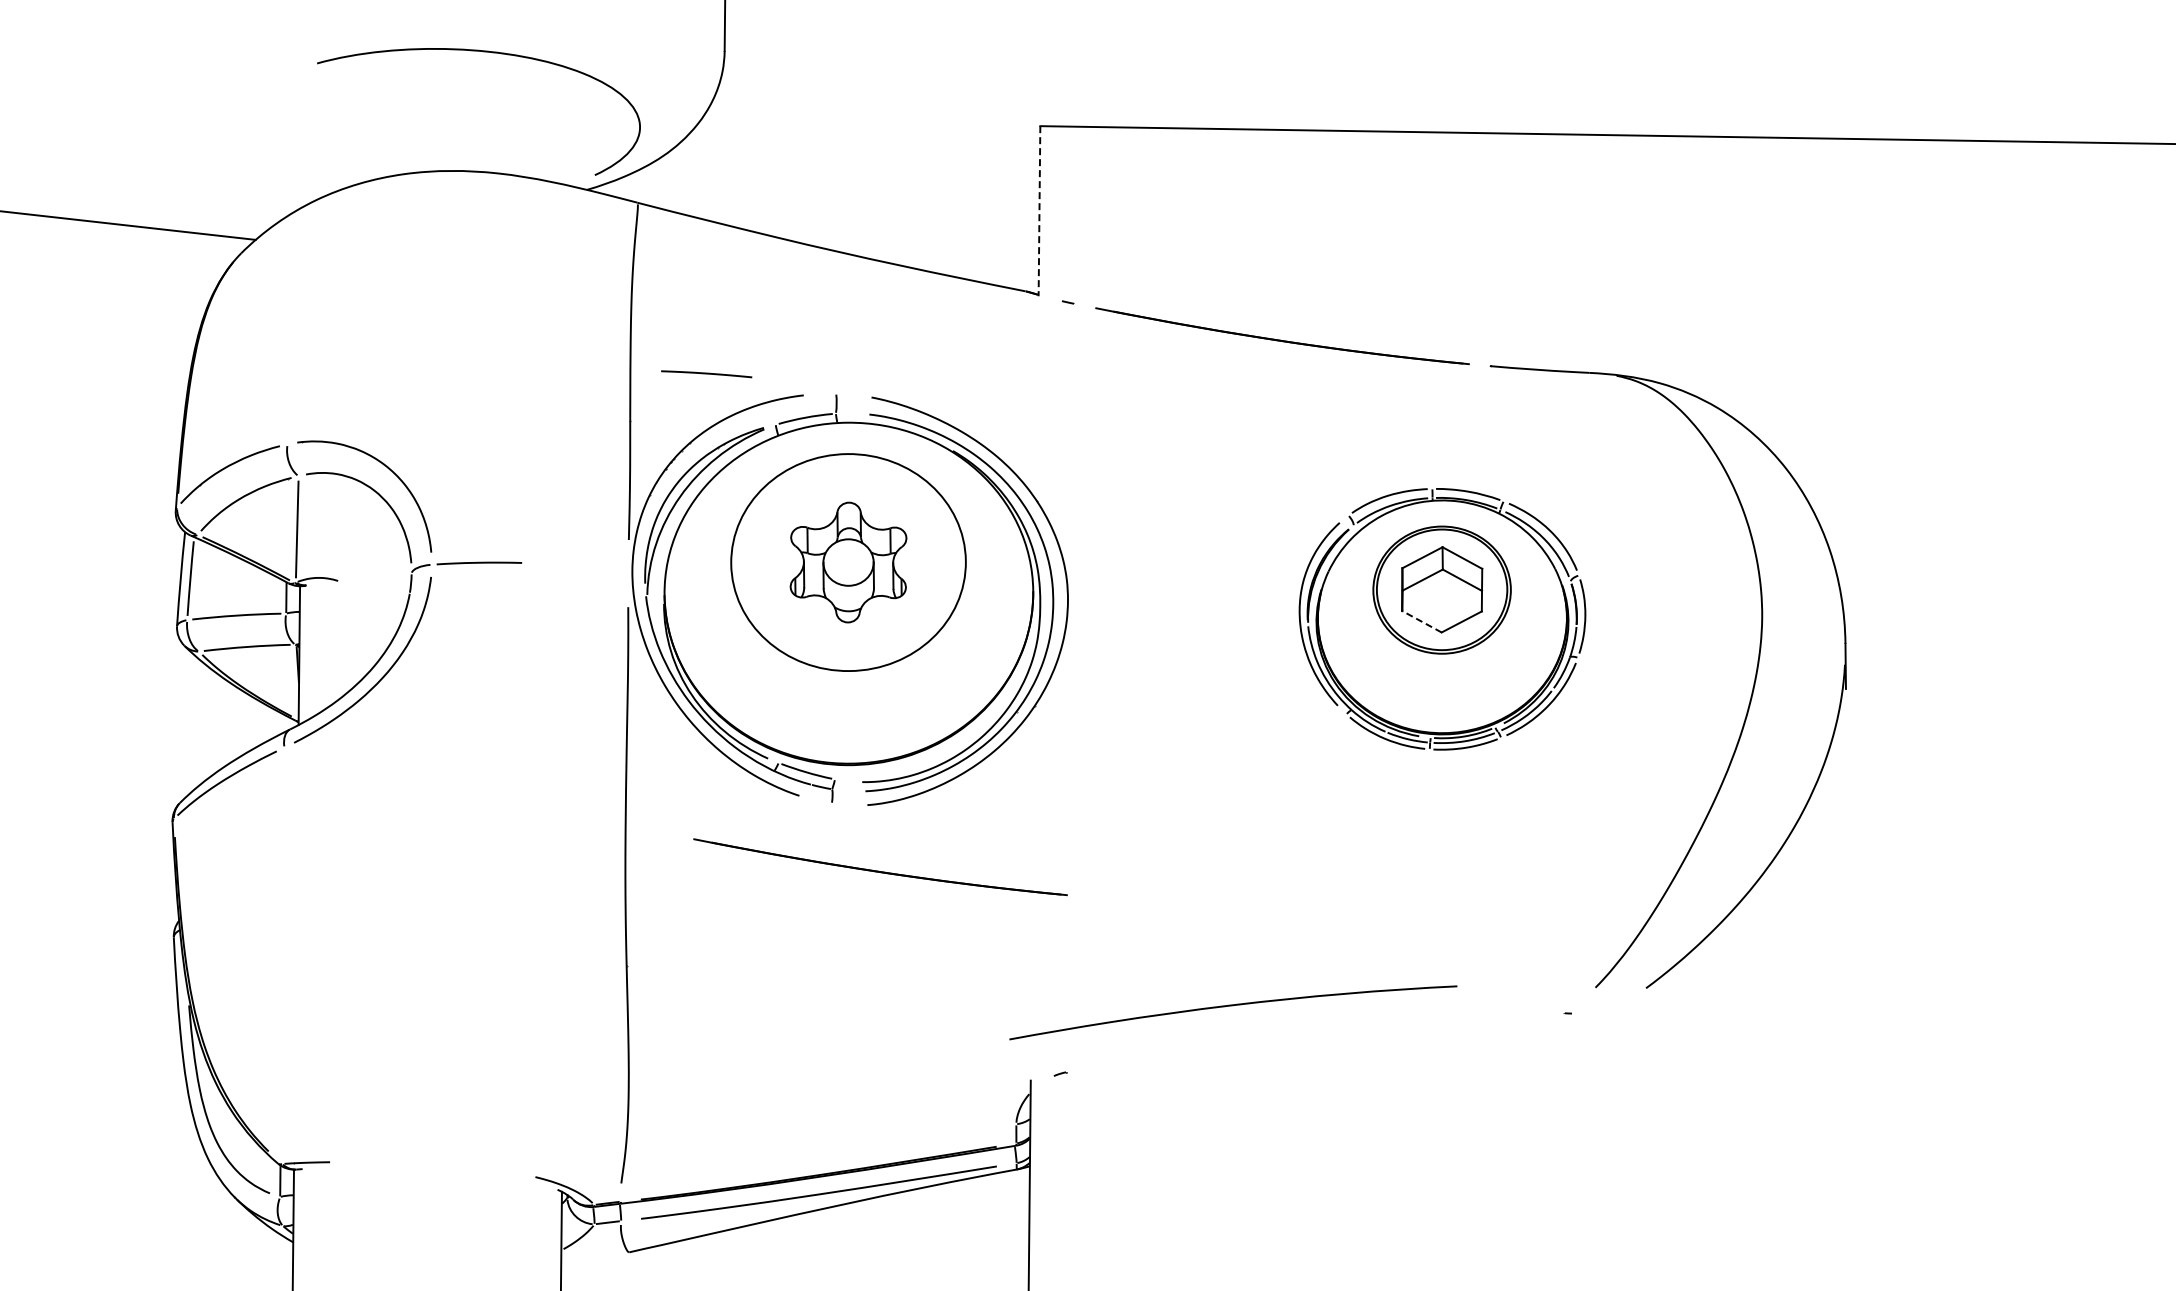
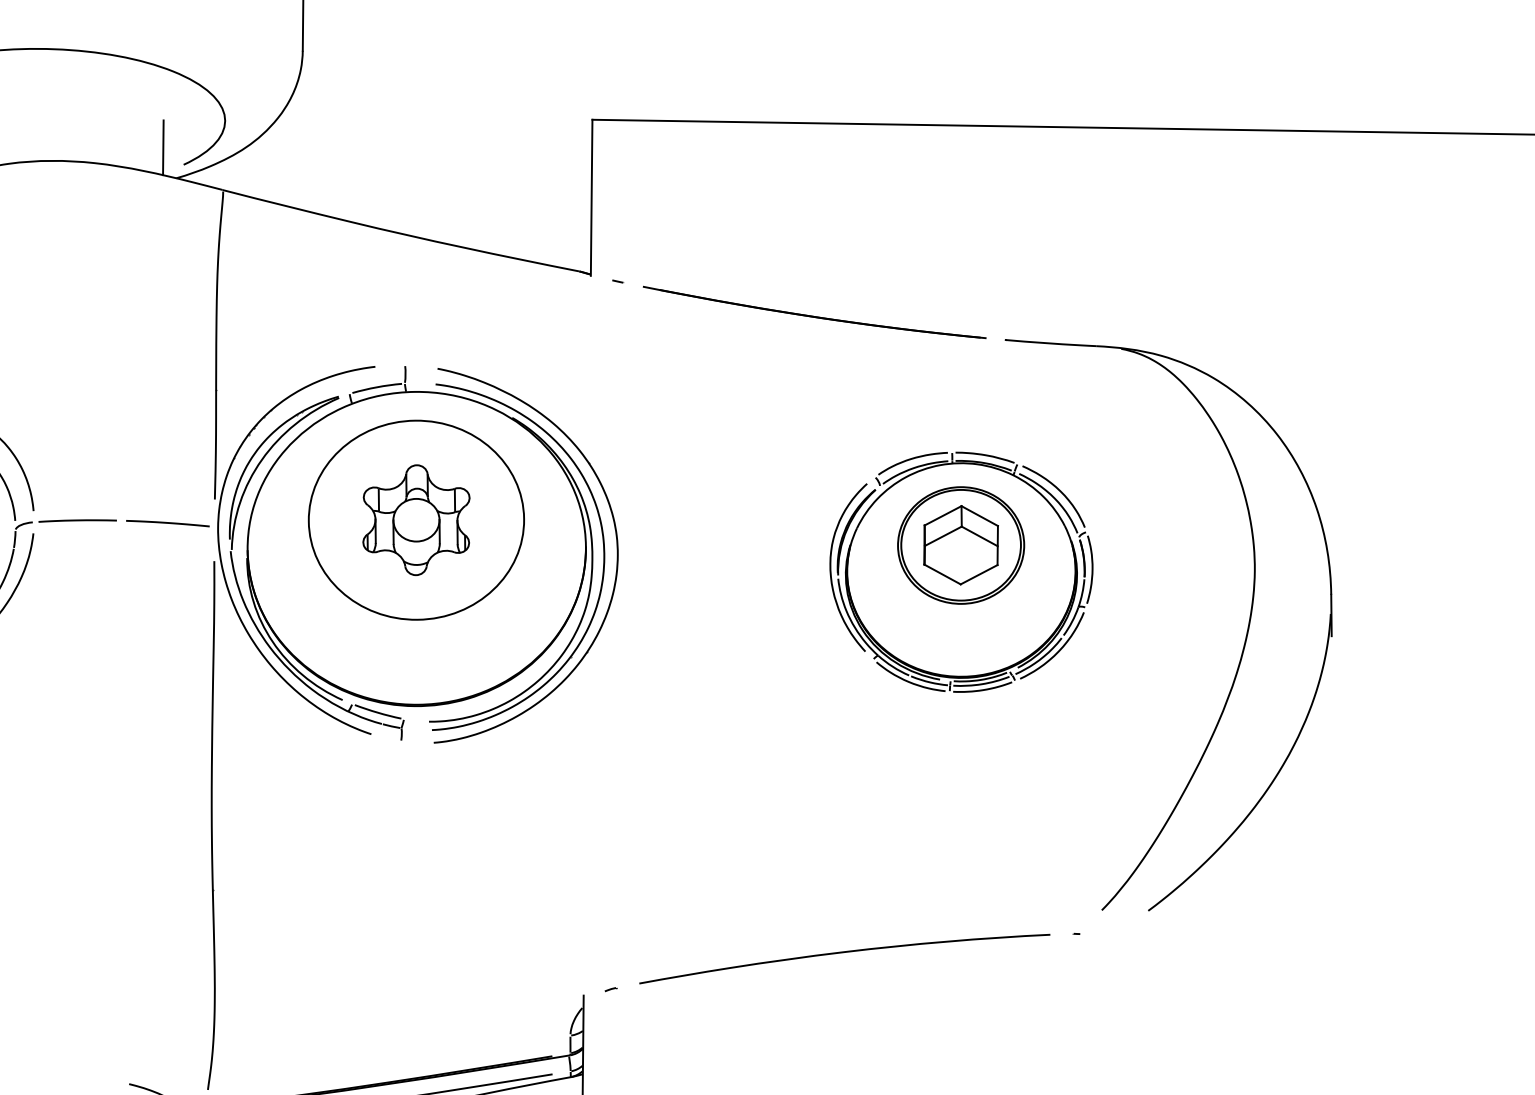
line: (572, 156) -> (163, 147), added
line: (1039, 211) -> (591, 198), dashed -> solid
line: (706, 374) -> (167, 523), moved
line: (1421, 621) -> (942, 574), dashed -> solid
part: (880, 867) -> (445, 800), removed
curve: (1233, 1006) -> (844, 953), moved

